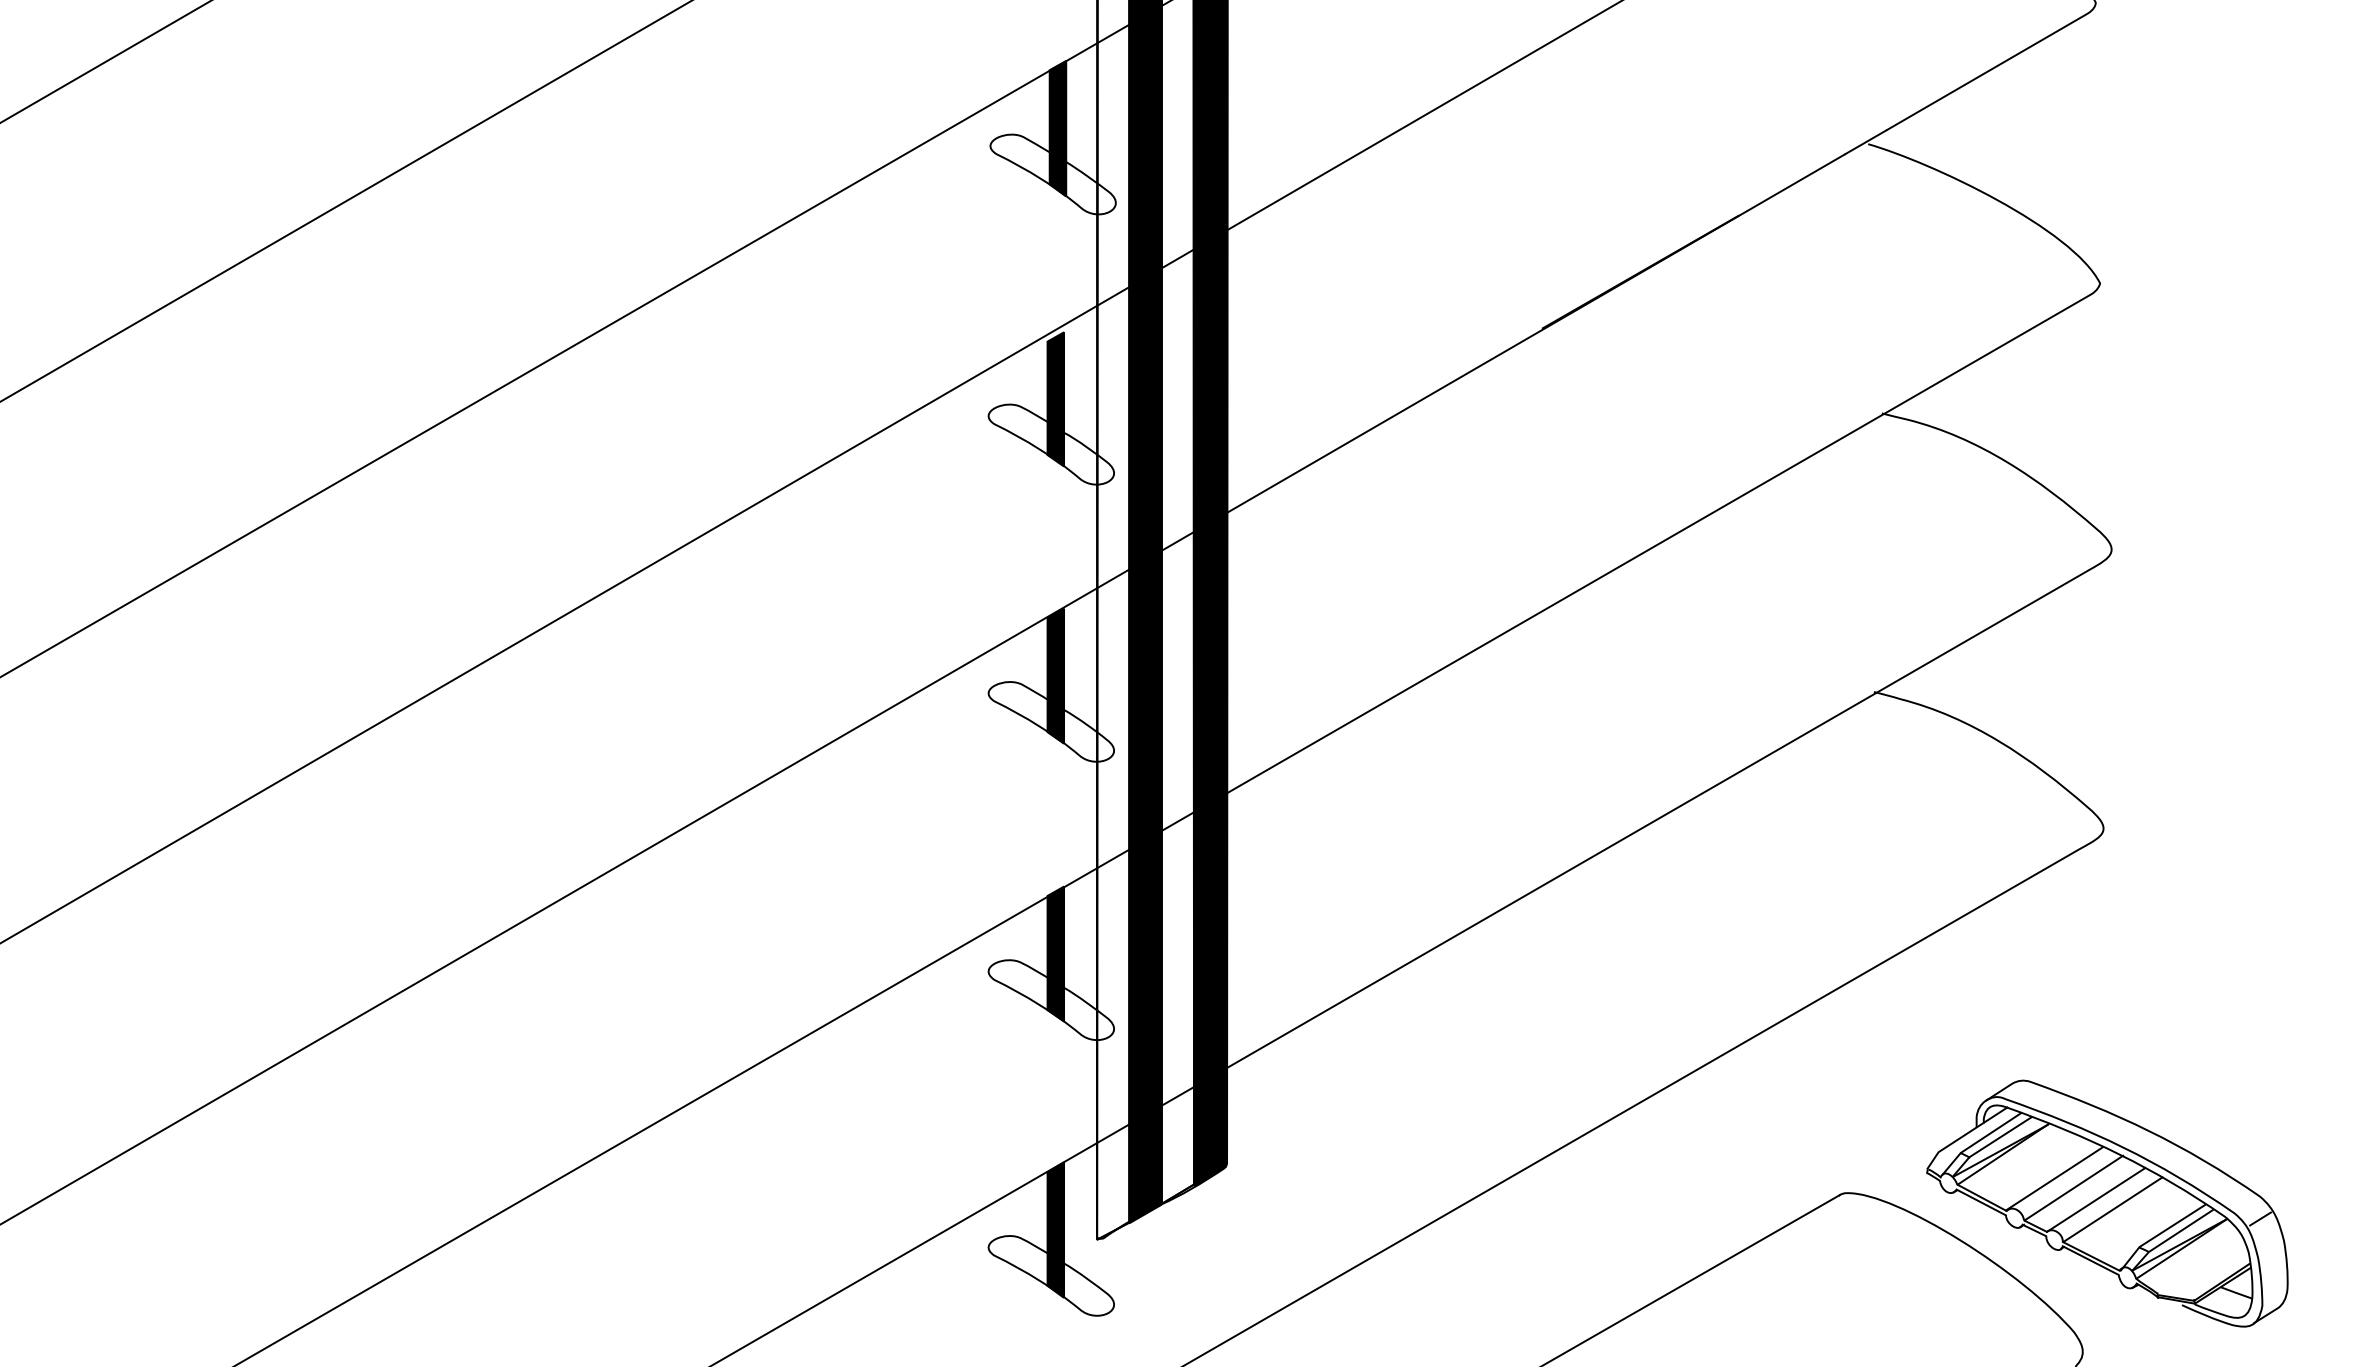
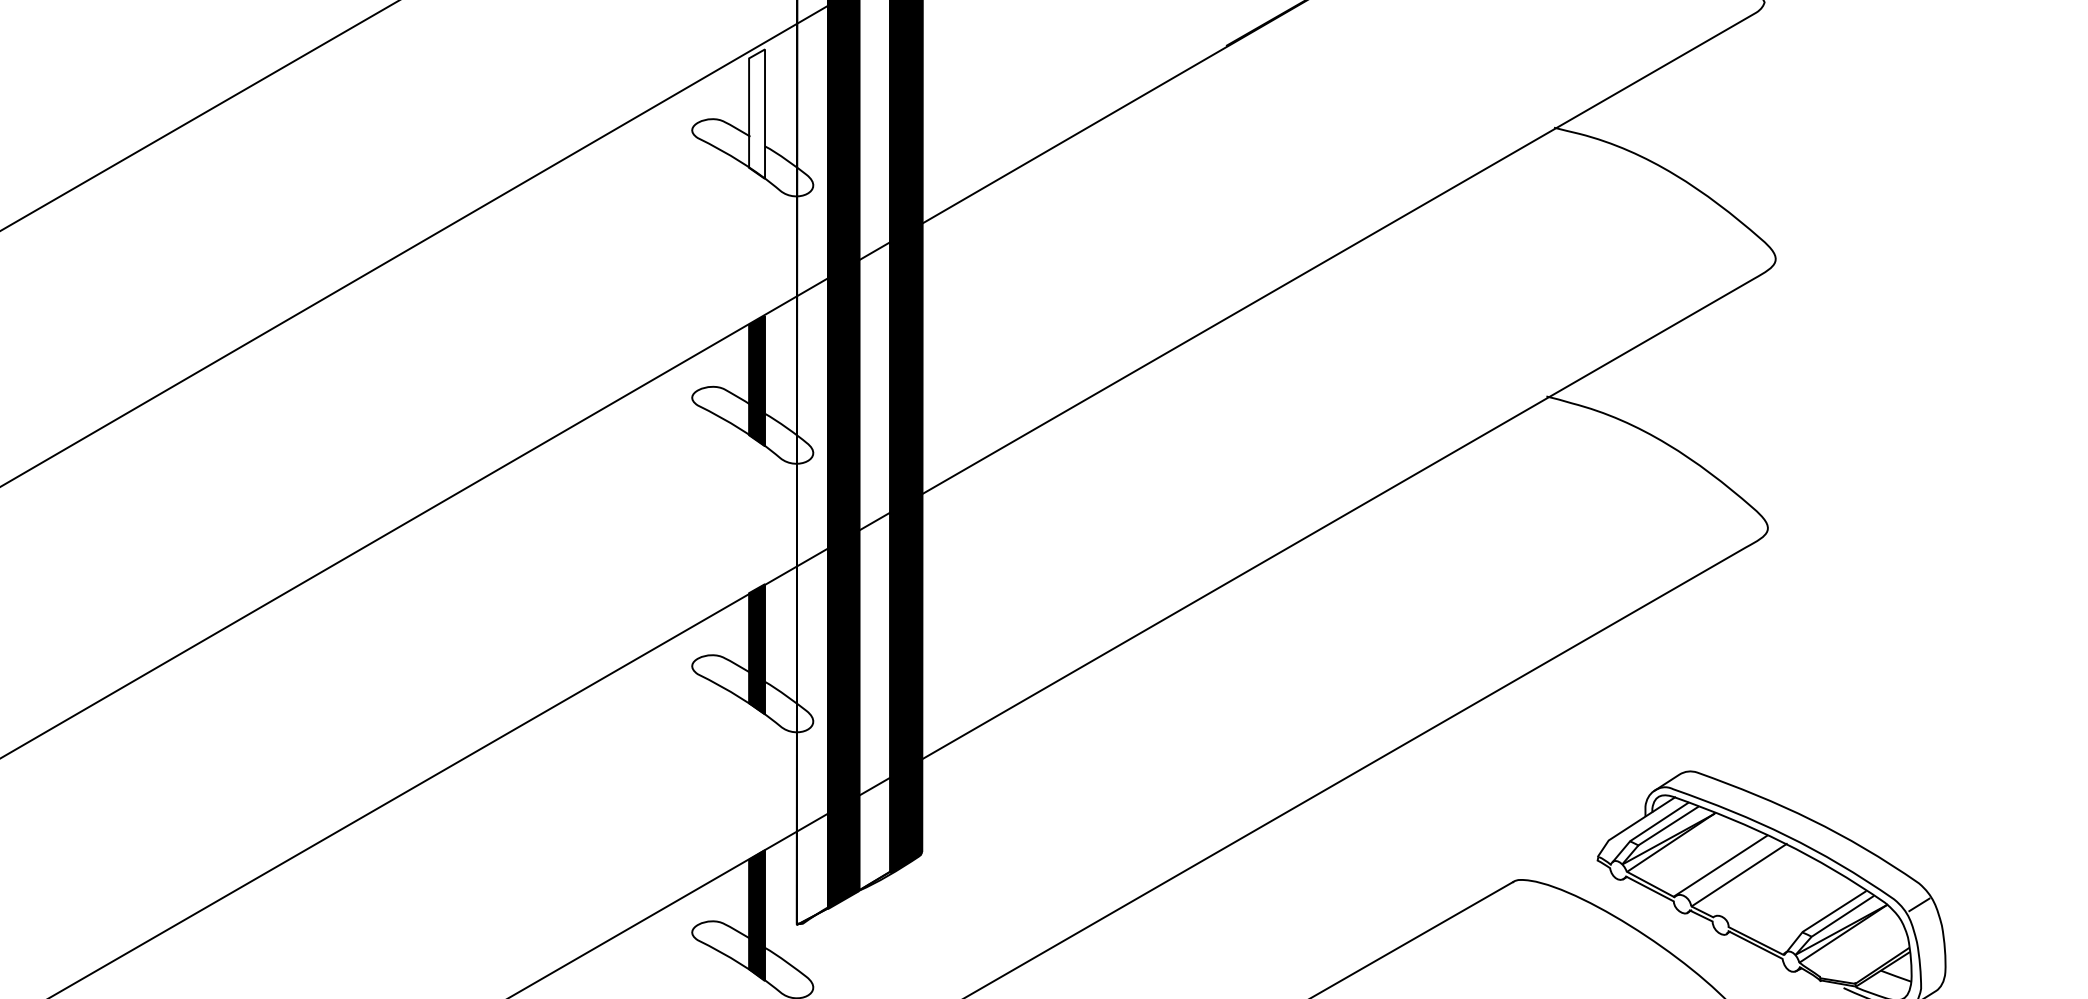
fill: (1055, 399) -> (756, 114), removed
line: (2095, 1199) -> (1760, 886), removed
line: (2112, 1209) -> (1776, 895), removed

